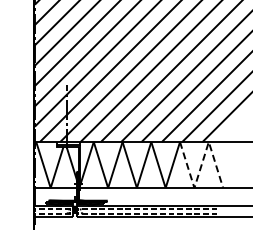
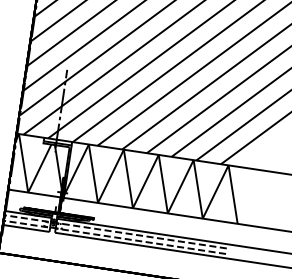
line: (201, 164) -> (215, 191), dashed -> solid

